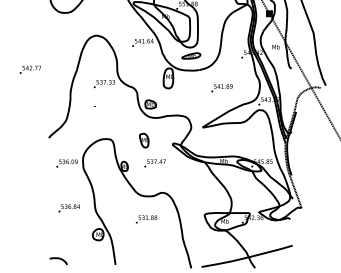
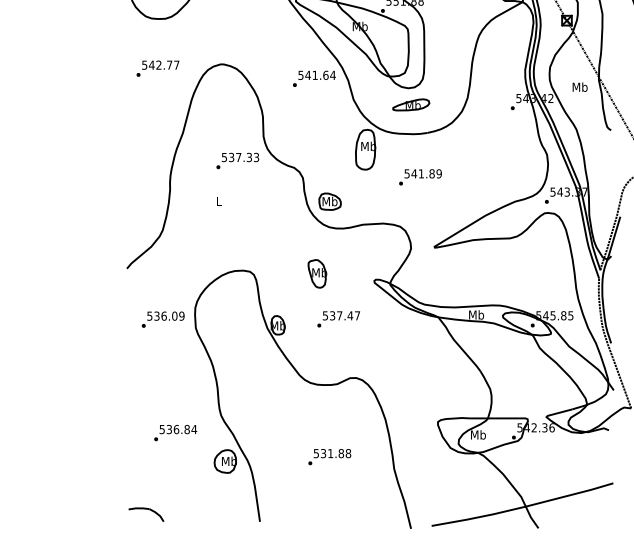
text: (29, 69) -> (156, 68), moved
text: (221, 88) -> (419, 177), moved
text: (68, 208) -> (174, 433), moved
text: (146, 219) -> (329, 457), moved

